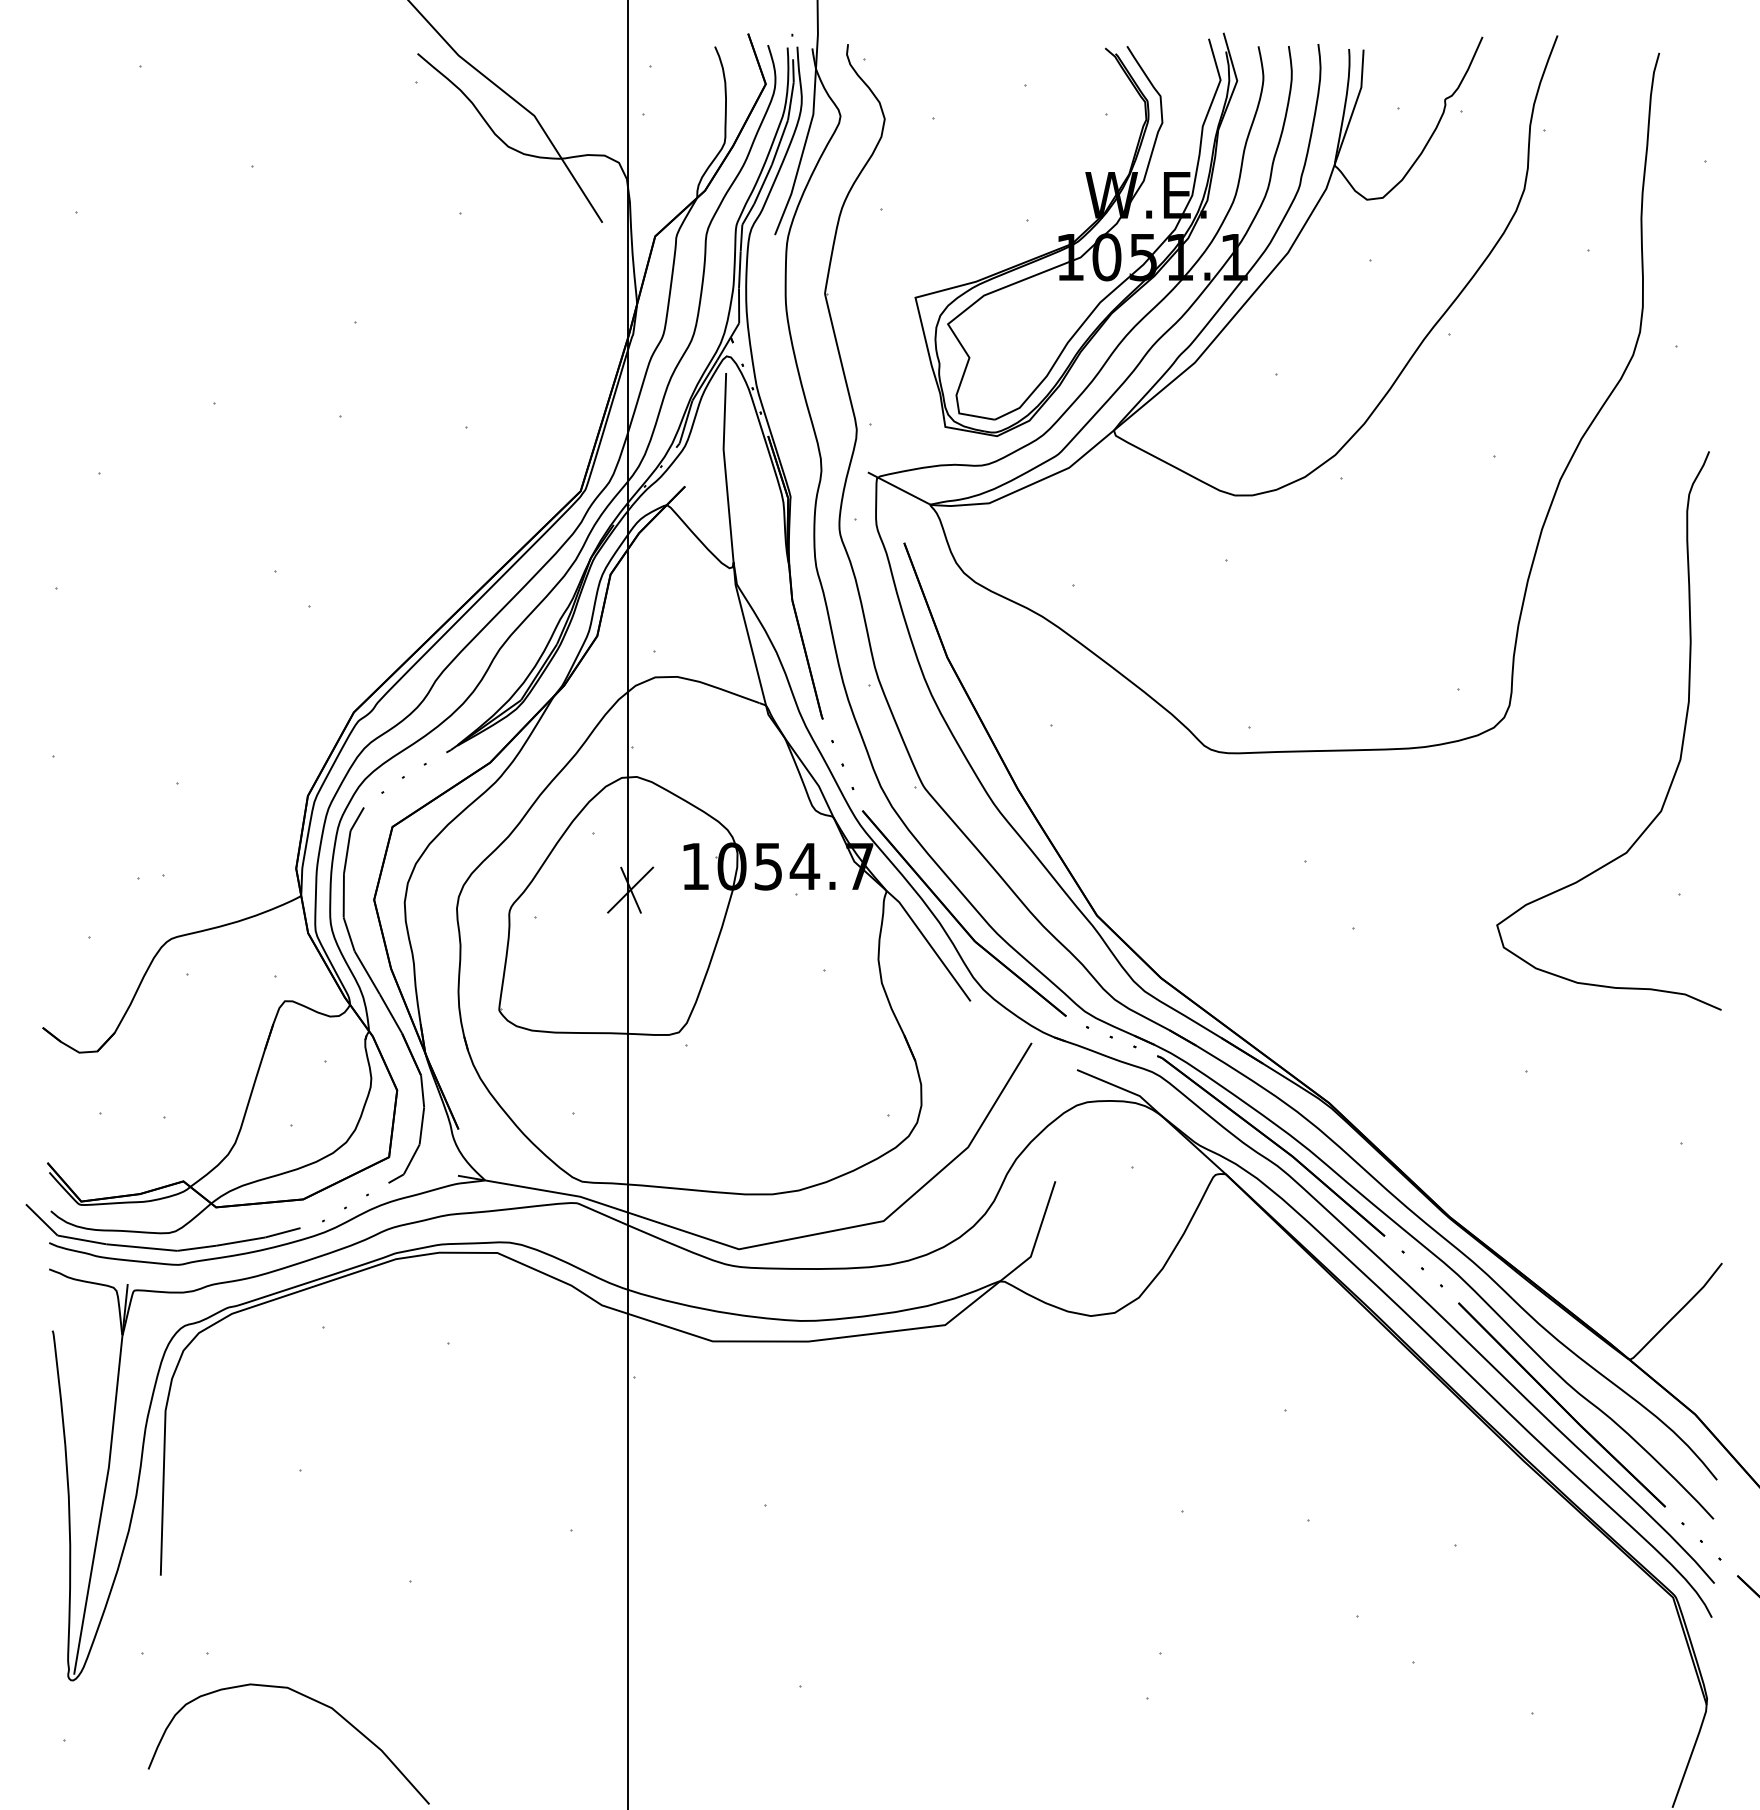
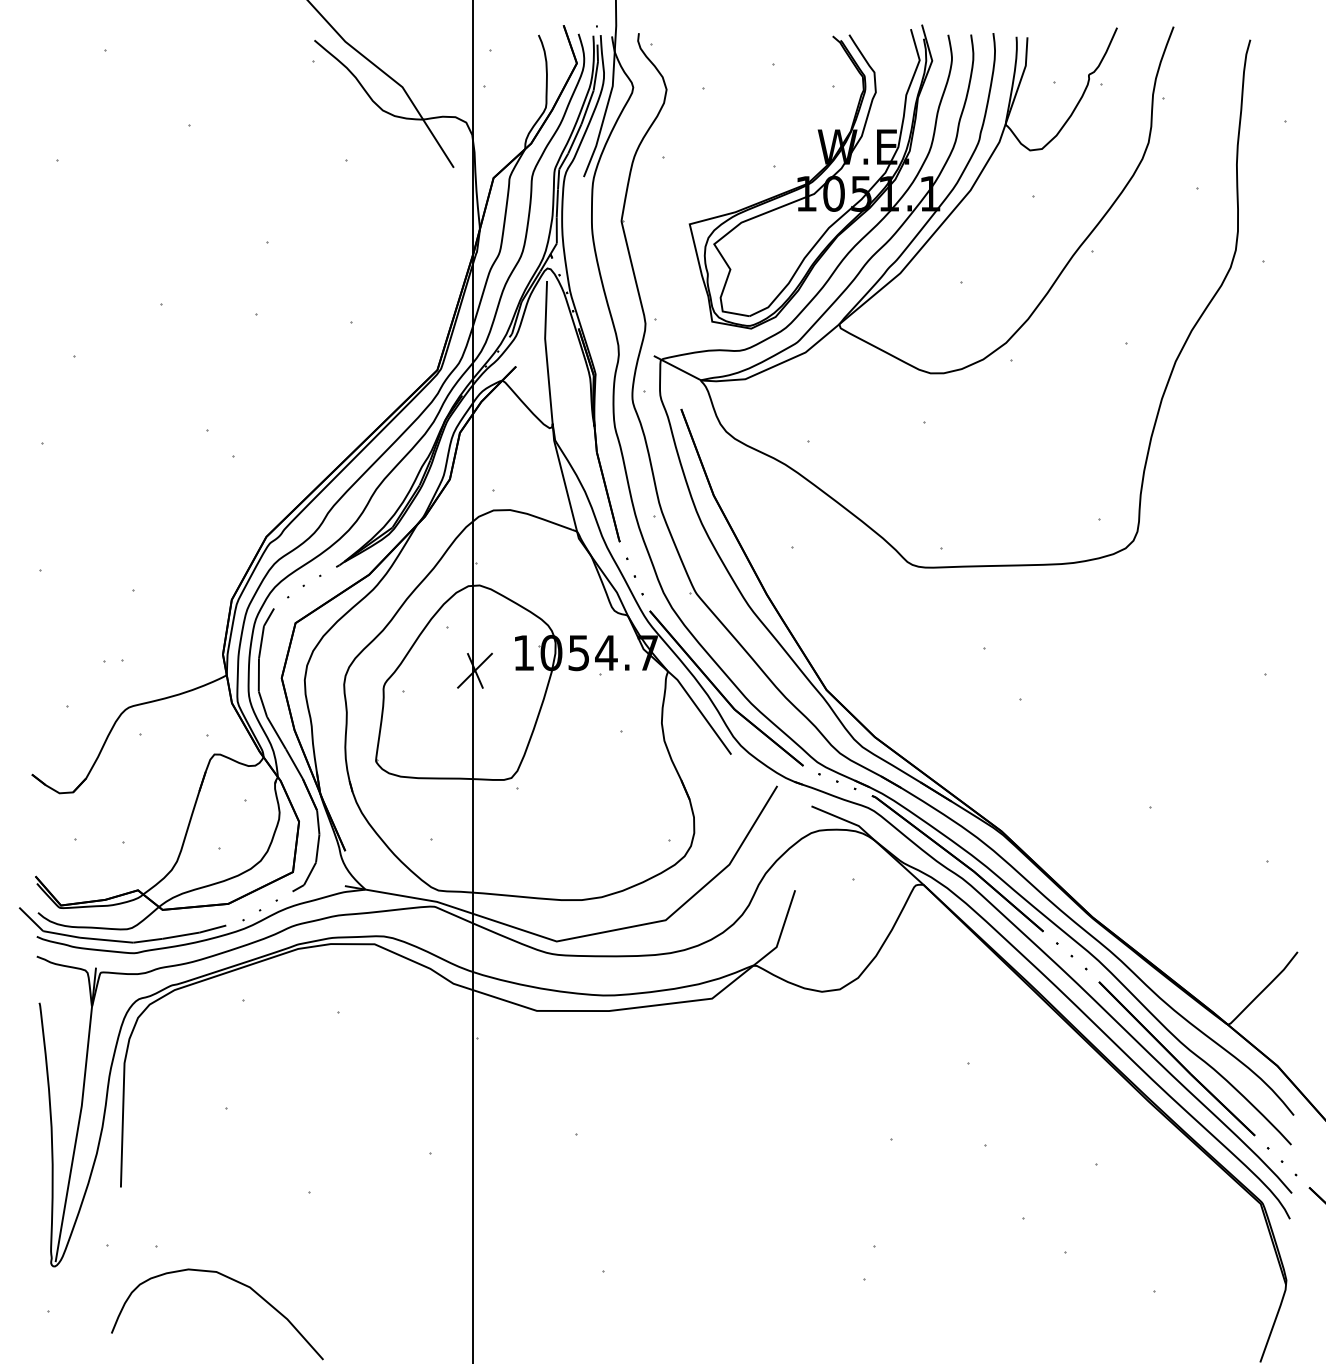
curve: (1681, 743) -> (1267, 560), removed

